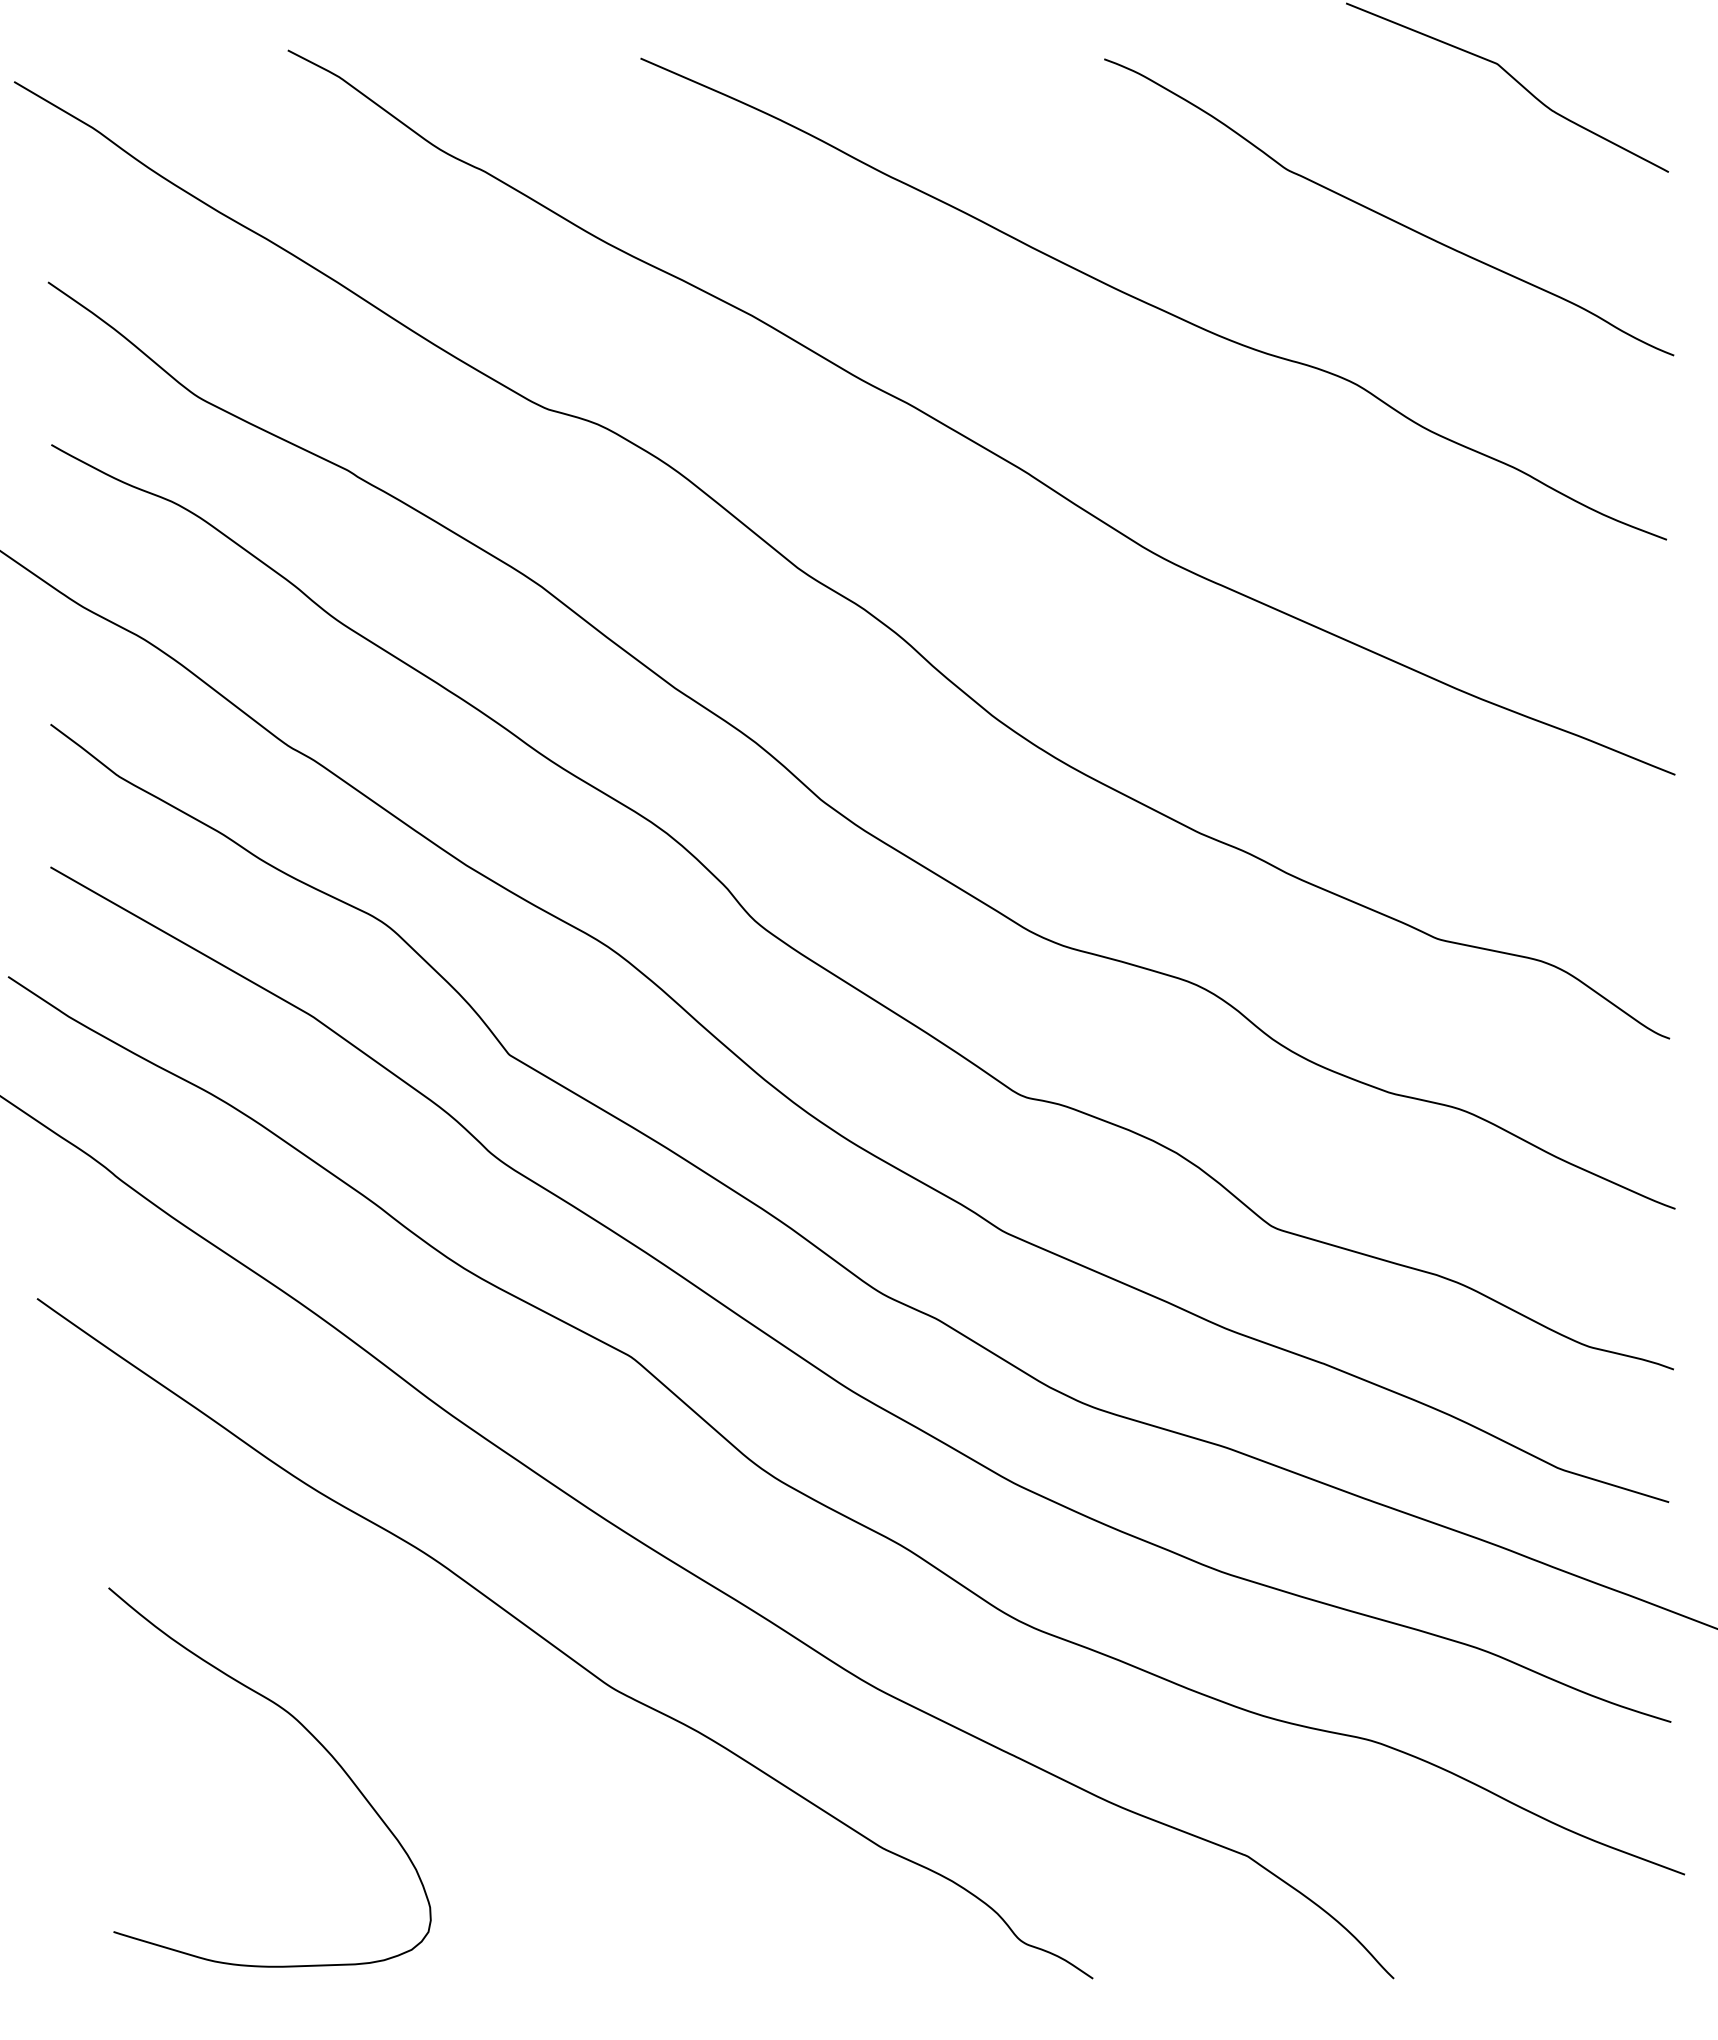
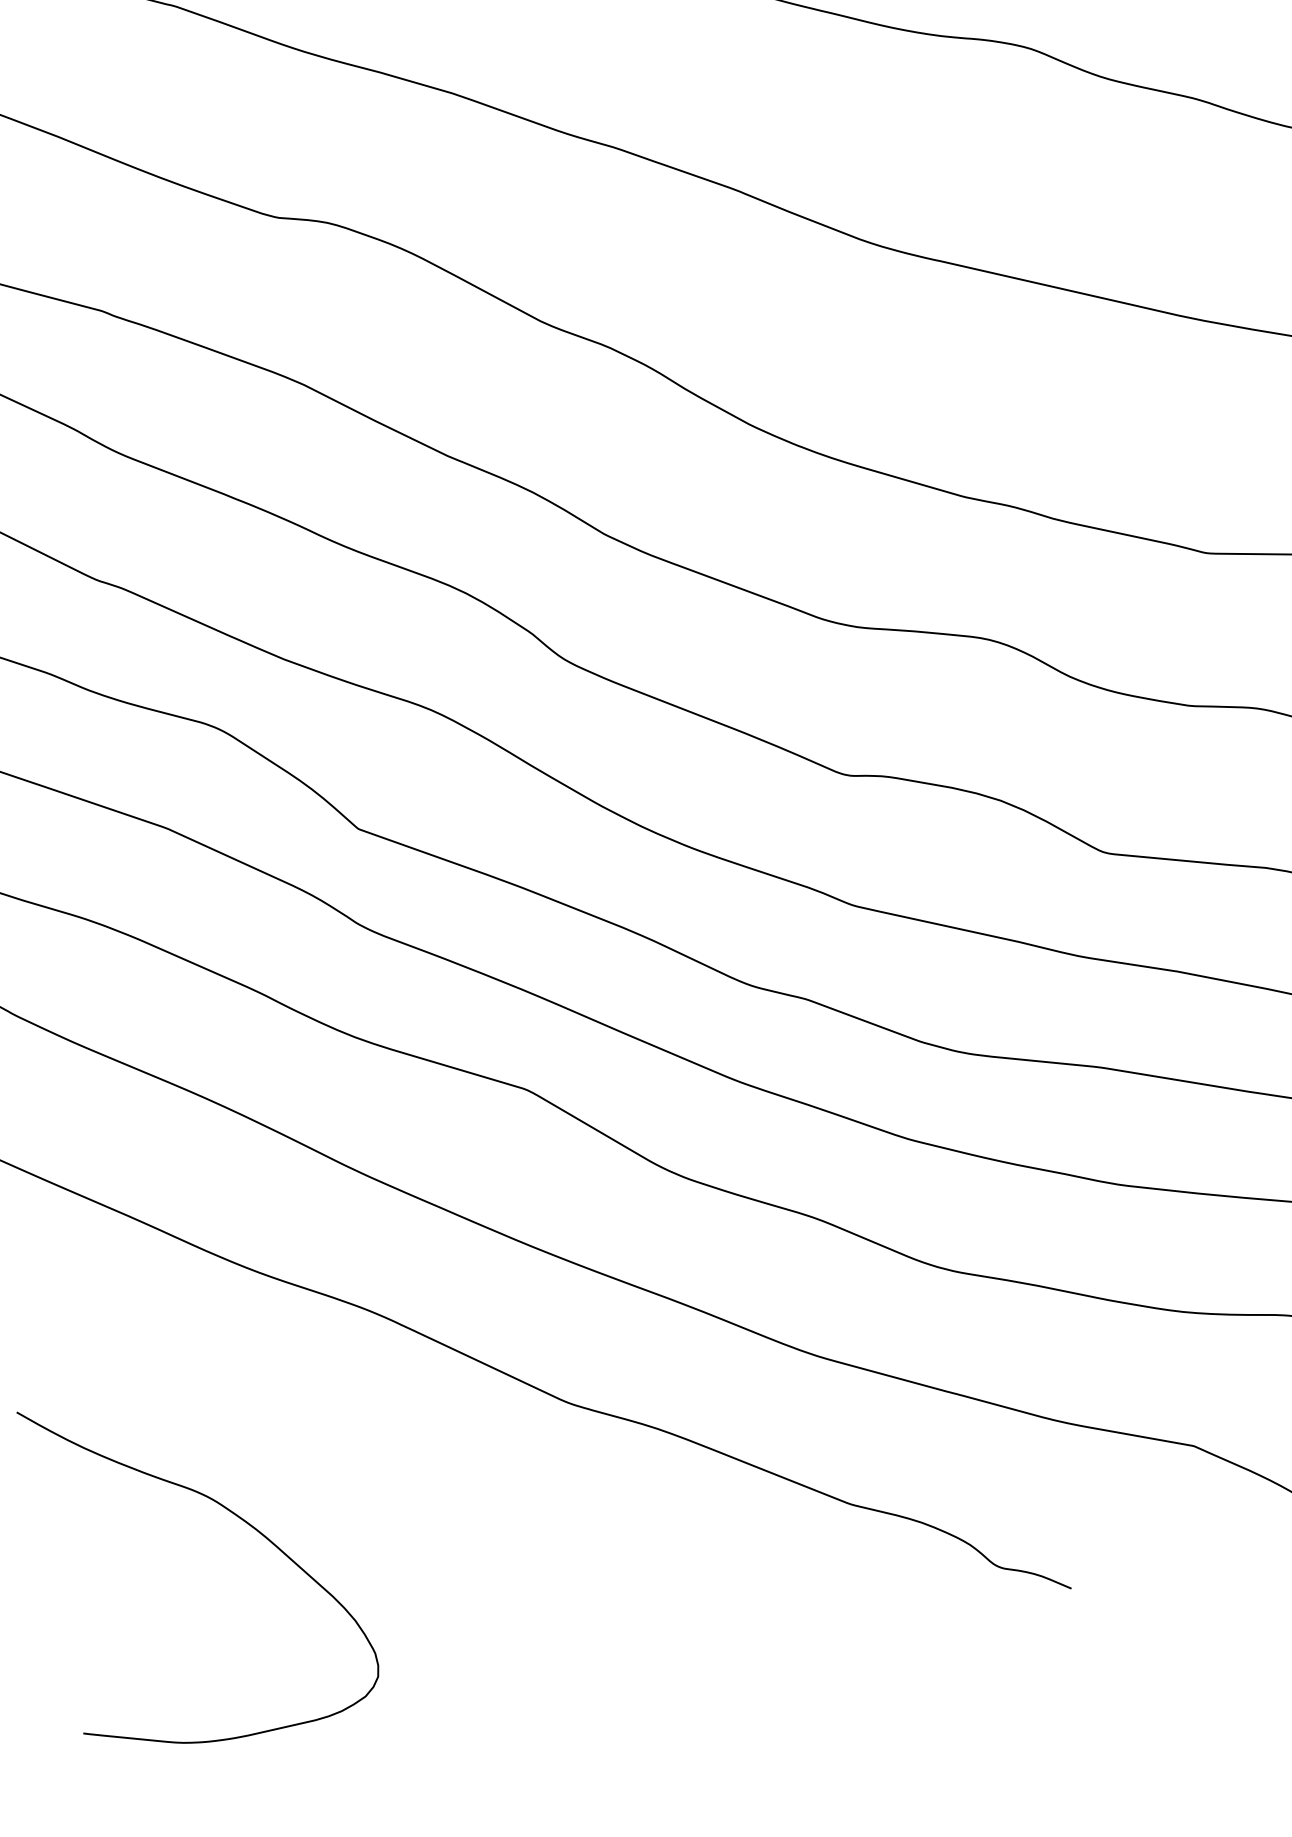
curve: (311, 1735) -> (233, 1513), moved

